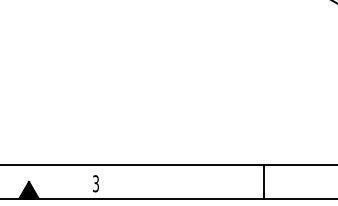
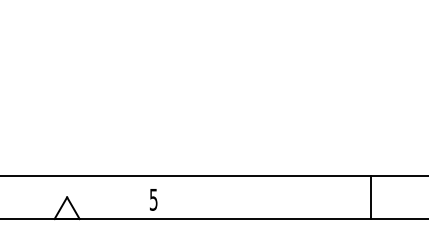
text: (95, 183) -> (153, 199), 3 -> 5
fill: (28, 189) -> (66, 207), removed

